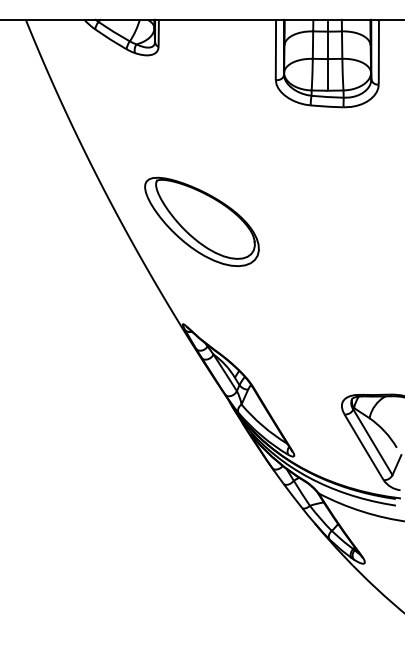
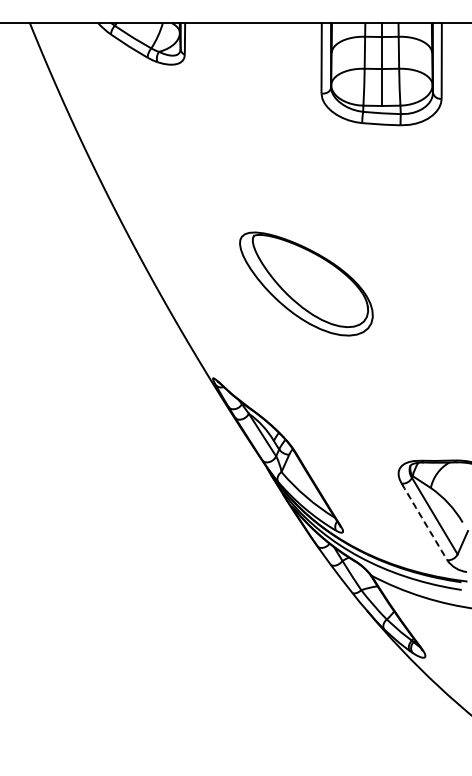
part: (202, 221) -> (306, 283), moved
arc: (364, 447) -> (424, 522), solid -> dashed

